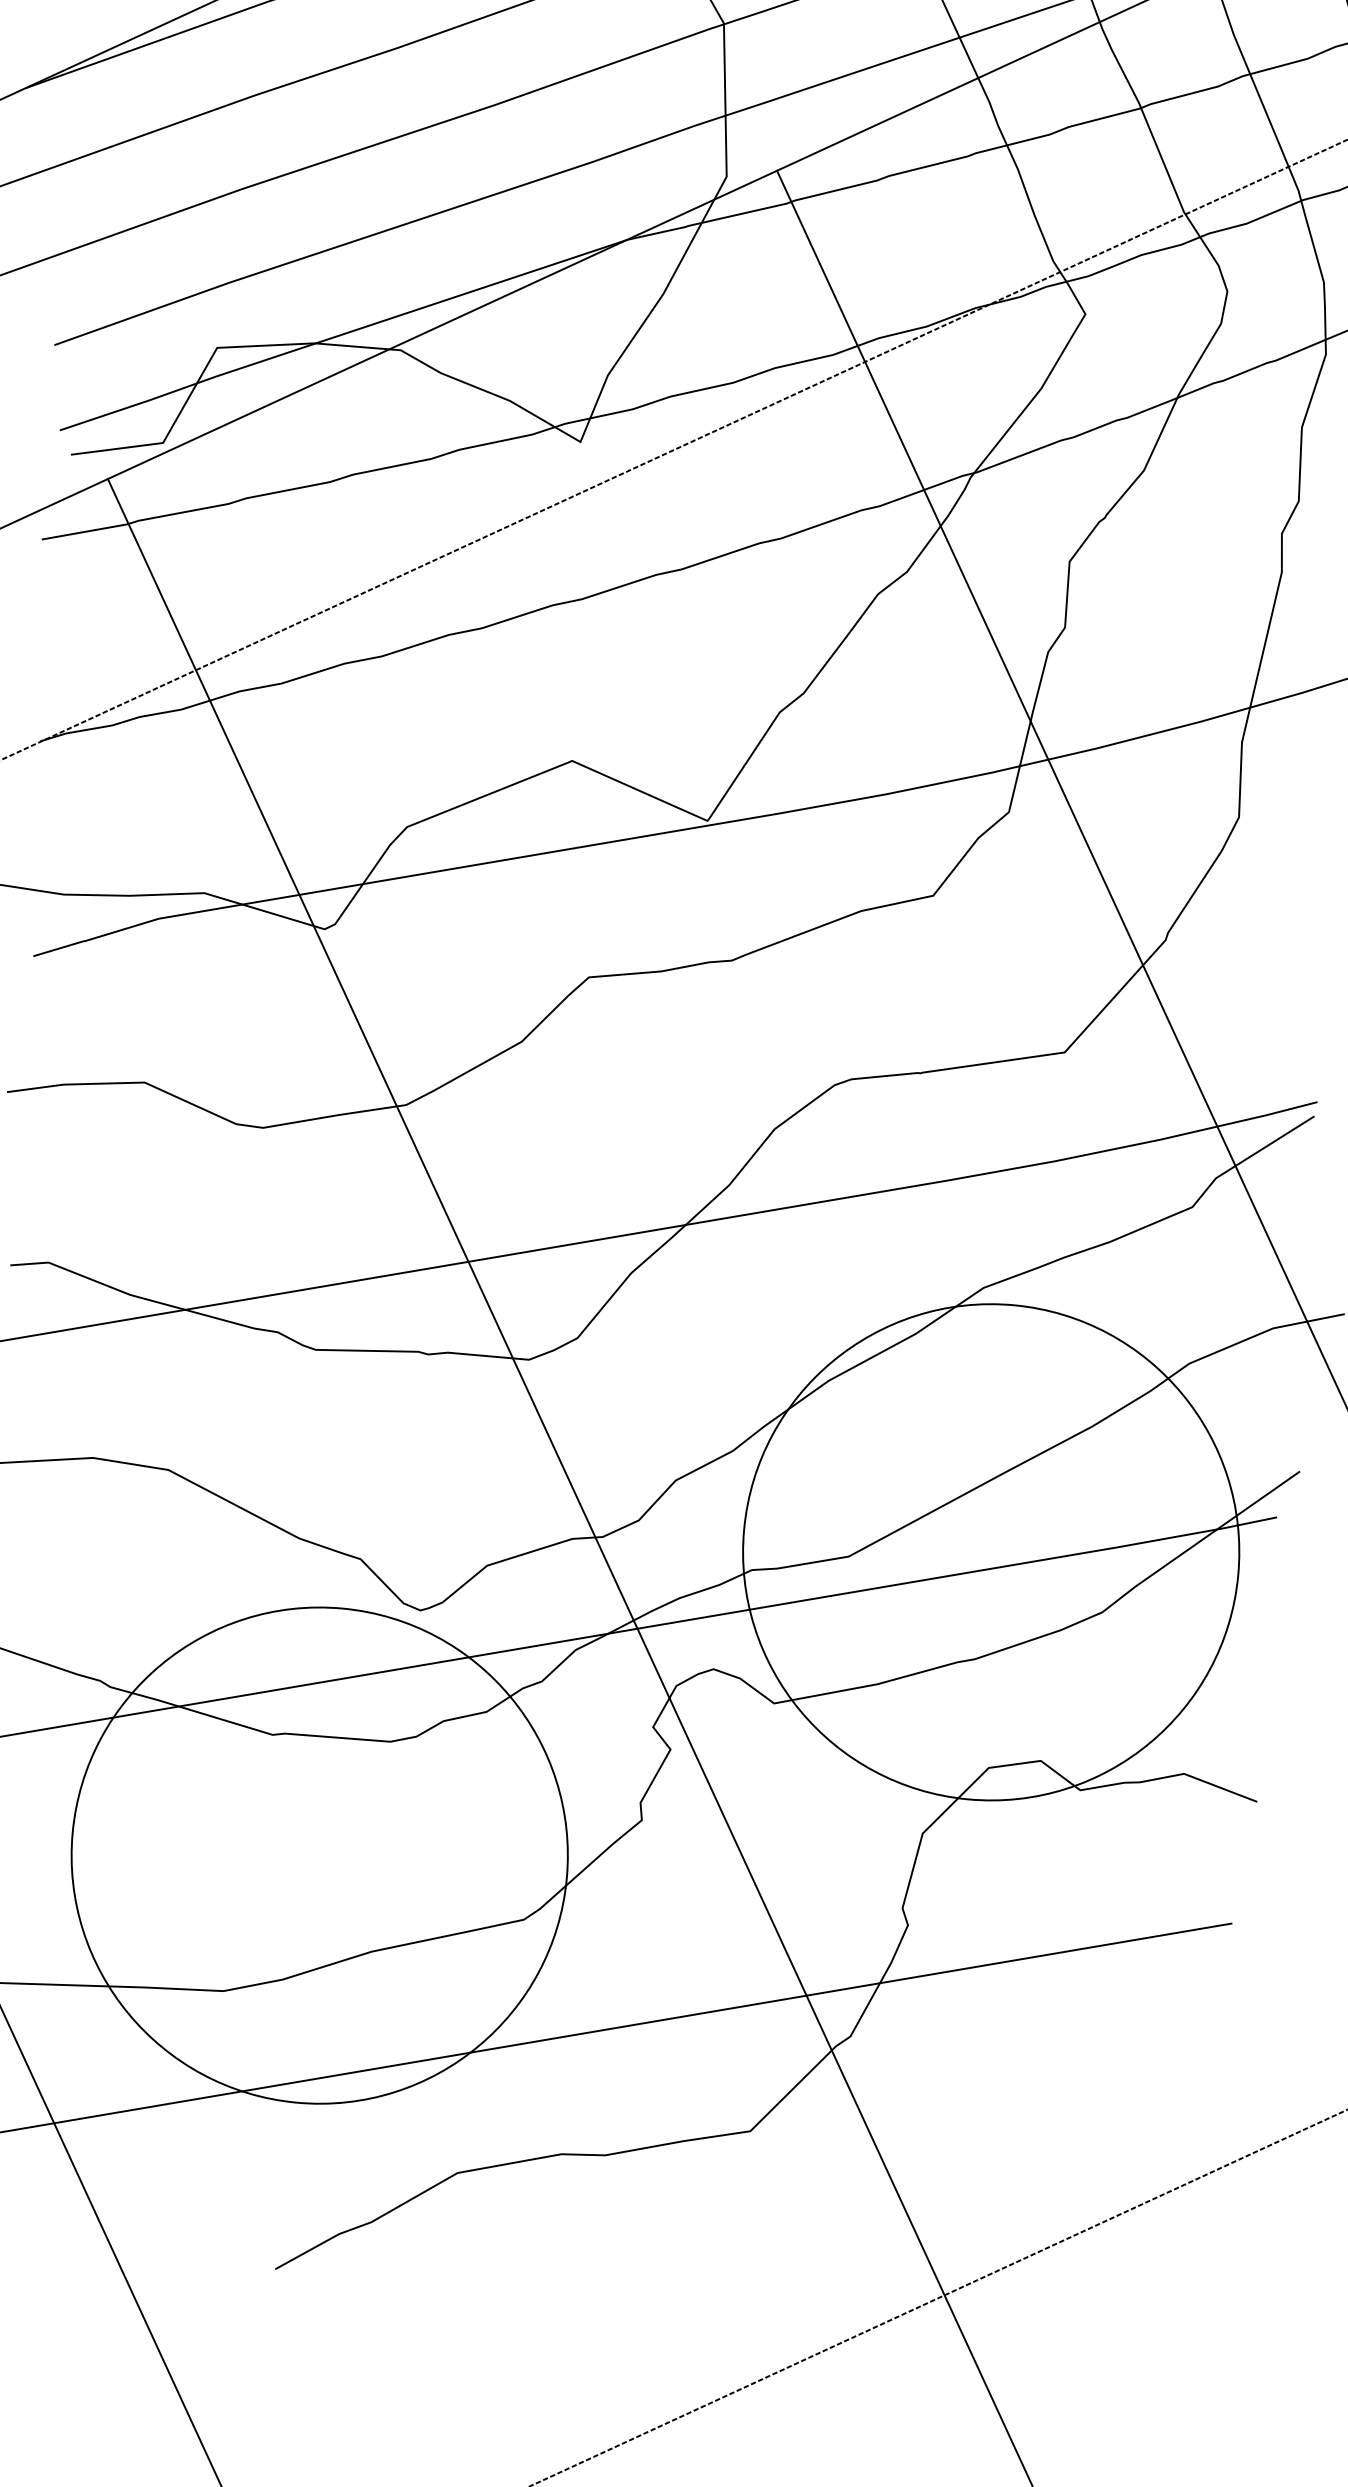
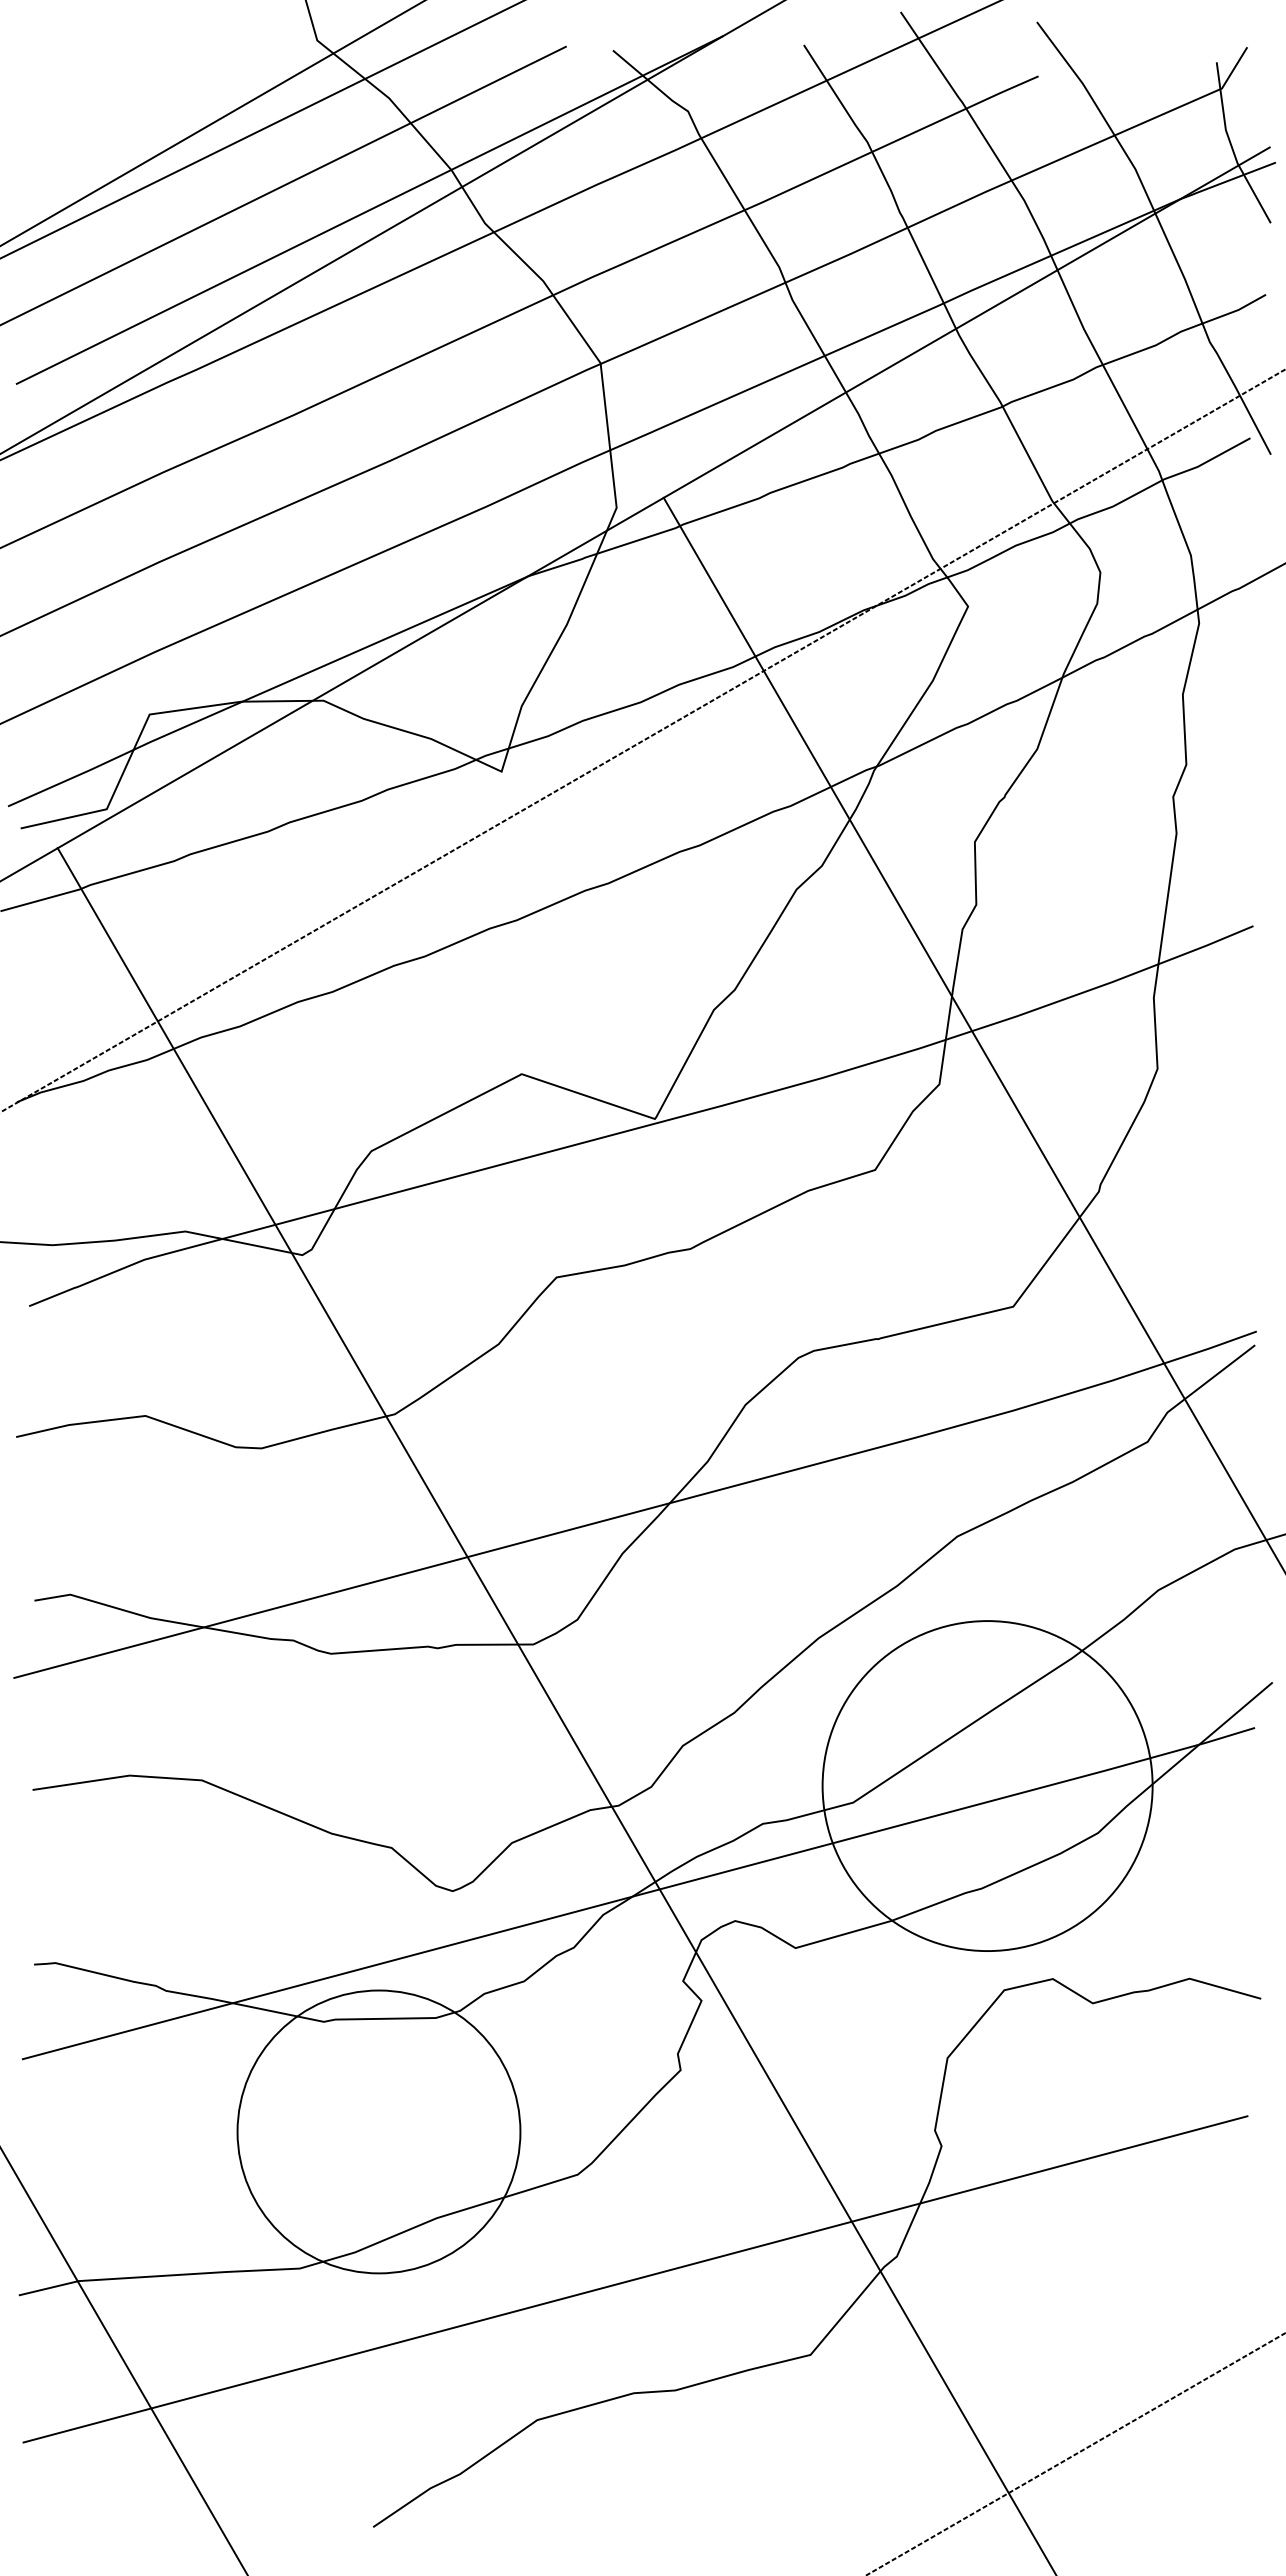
circle: (991, 1551) -> (987, 1785), size x0.7
circle: (319, 1855) -> (378, 2131), size x0.6

